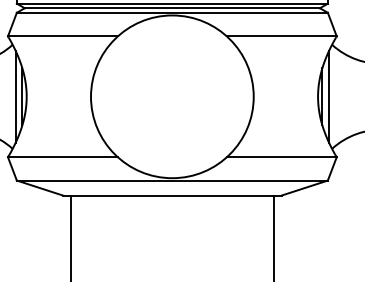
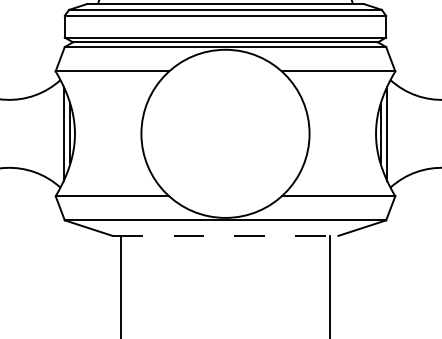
line: (172, 195) -> (225, 235), solid -> dashed

